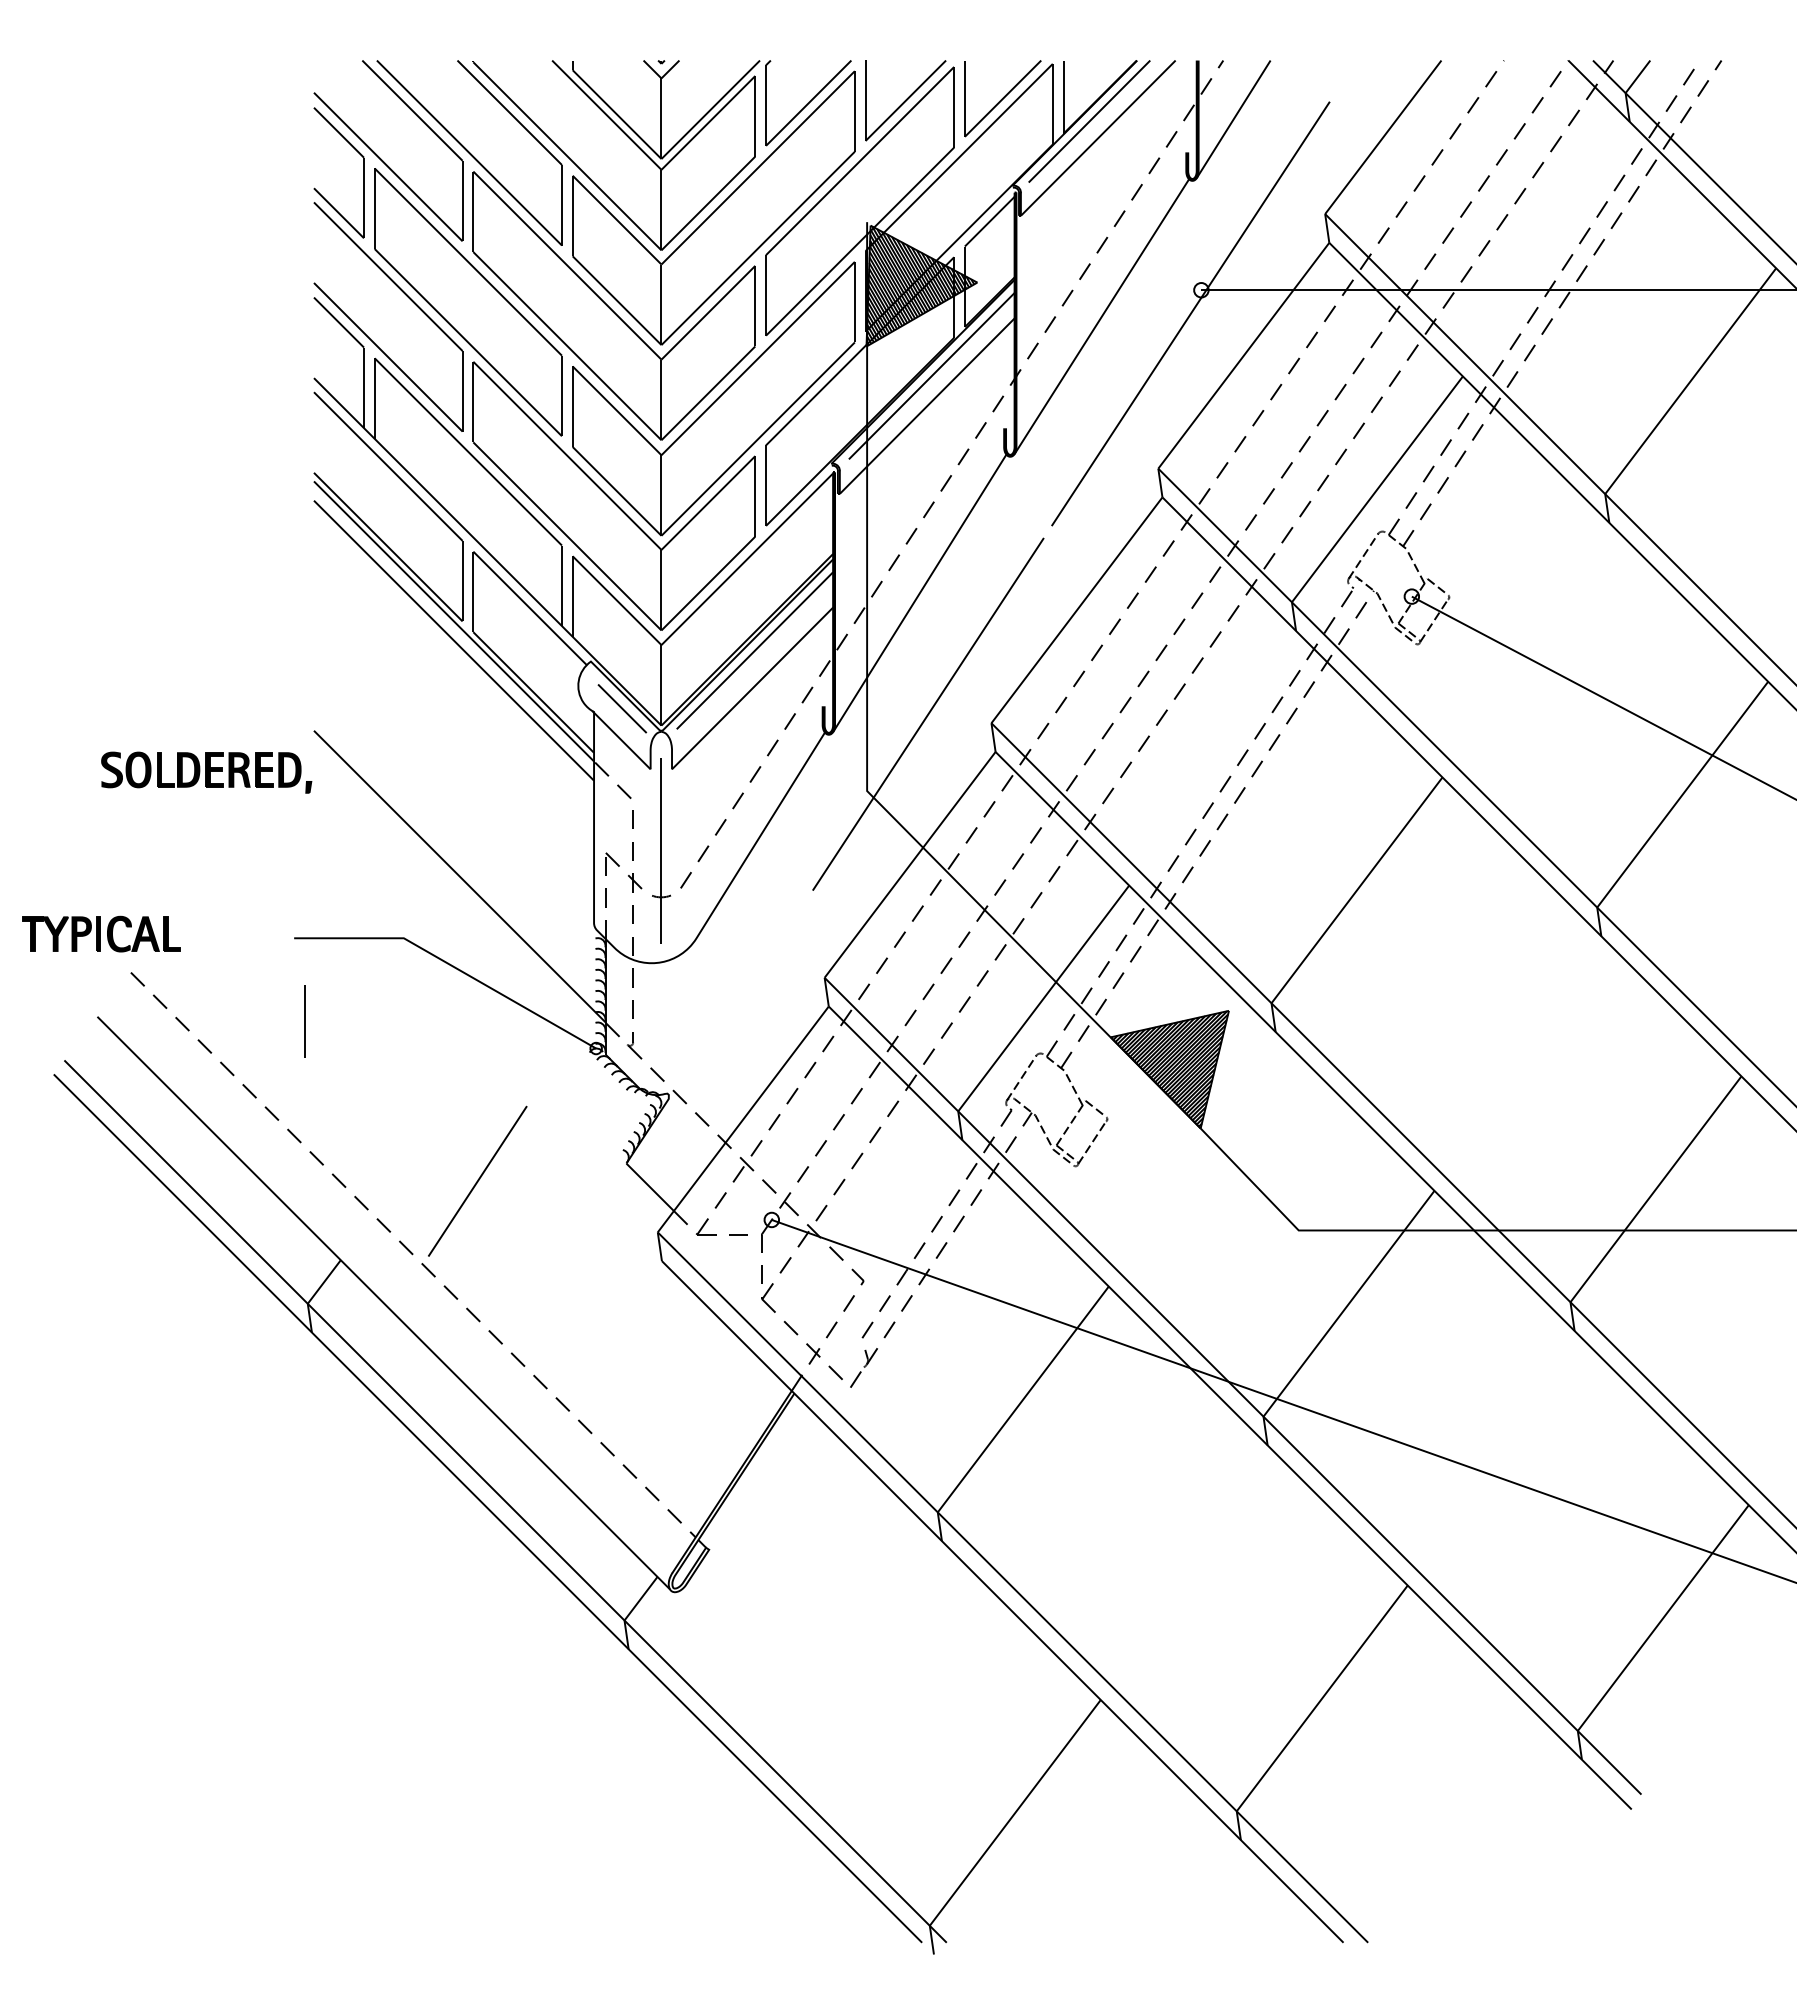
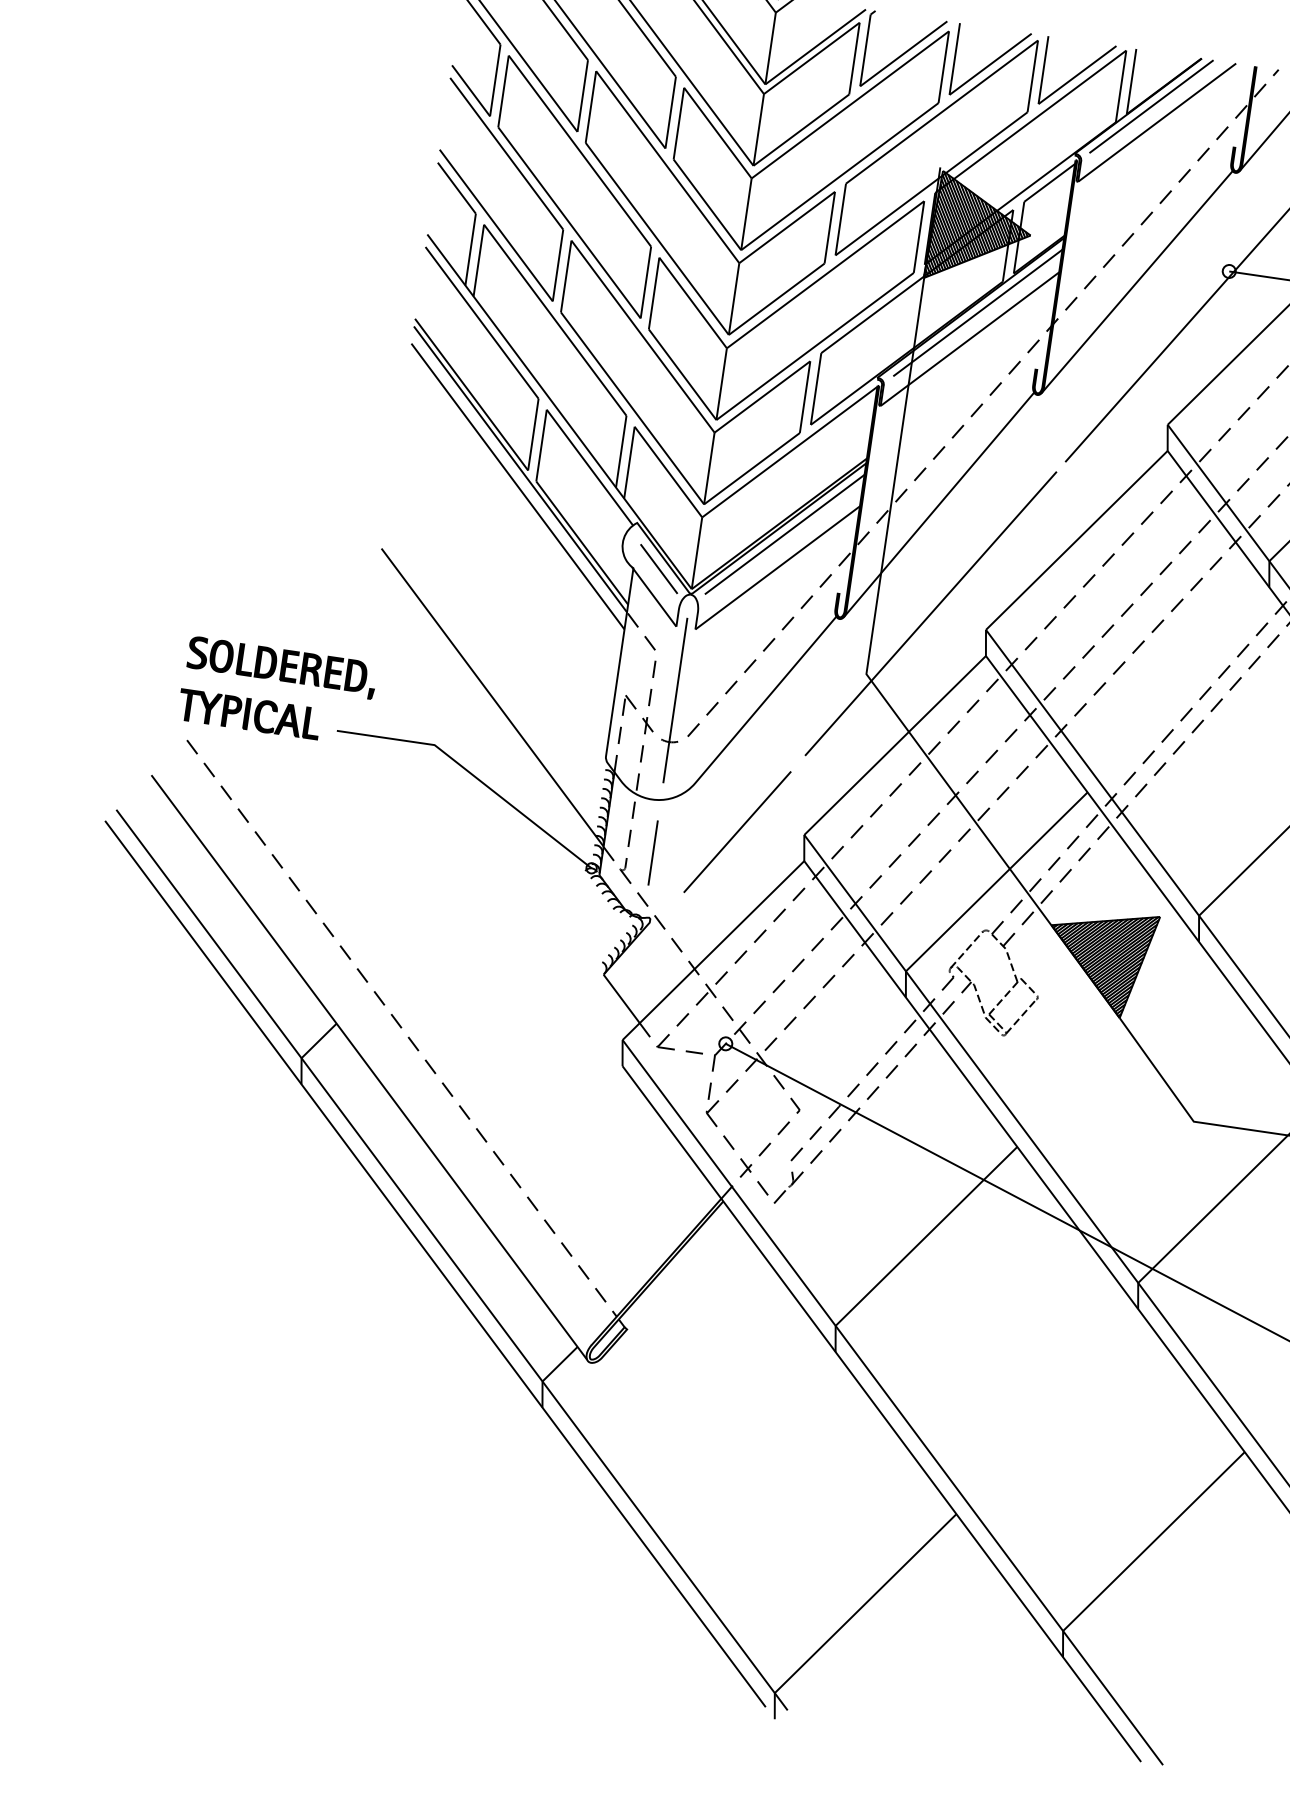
part: (206, 772) -> (281, 667), moved
part: (101, 933) -> (249, 713), moved
line: (304, 1021) -> (652, 852), moved
line: (477, 1180) -> (737, 831), moved

